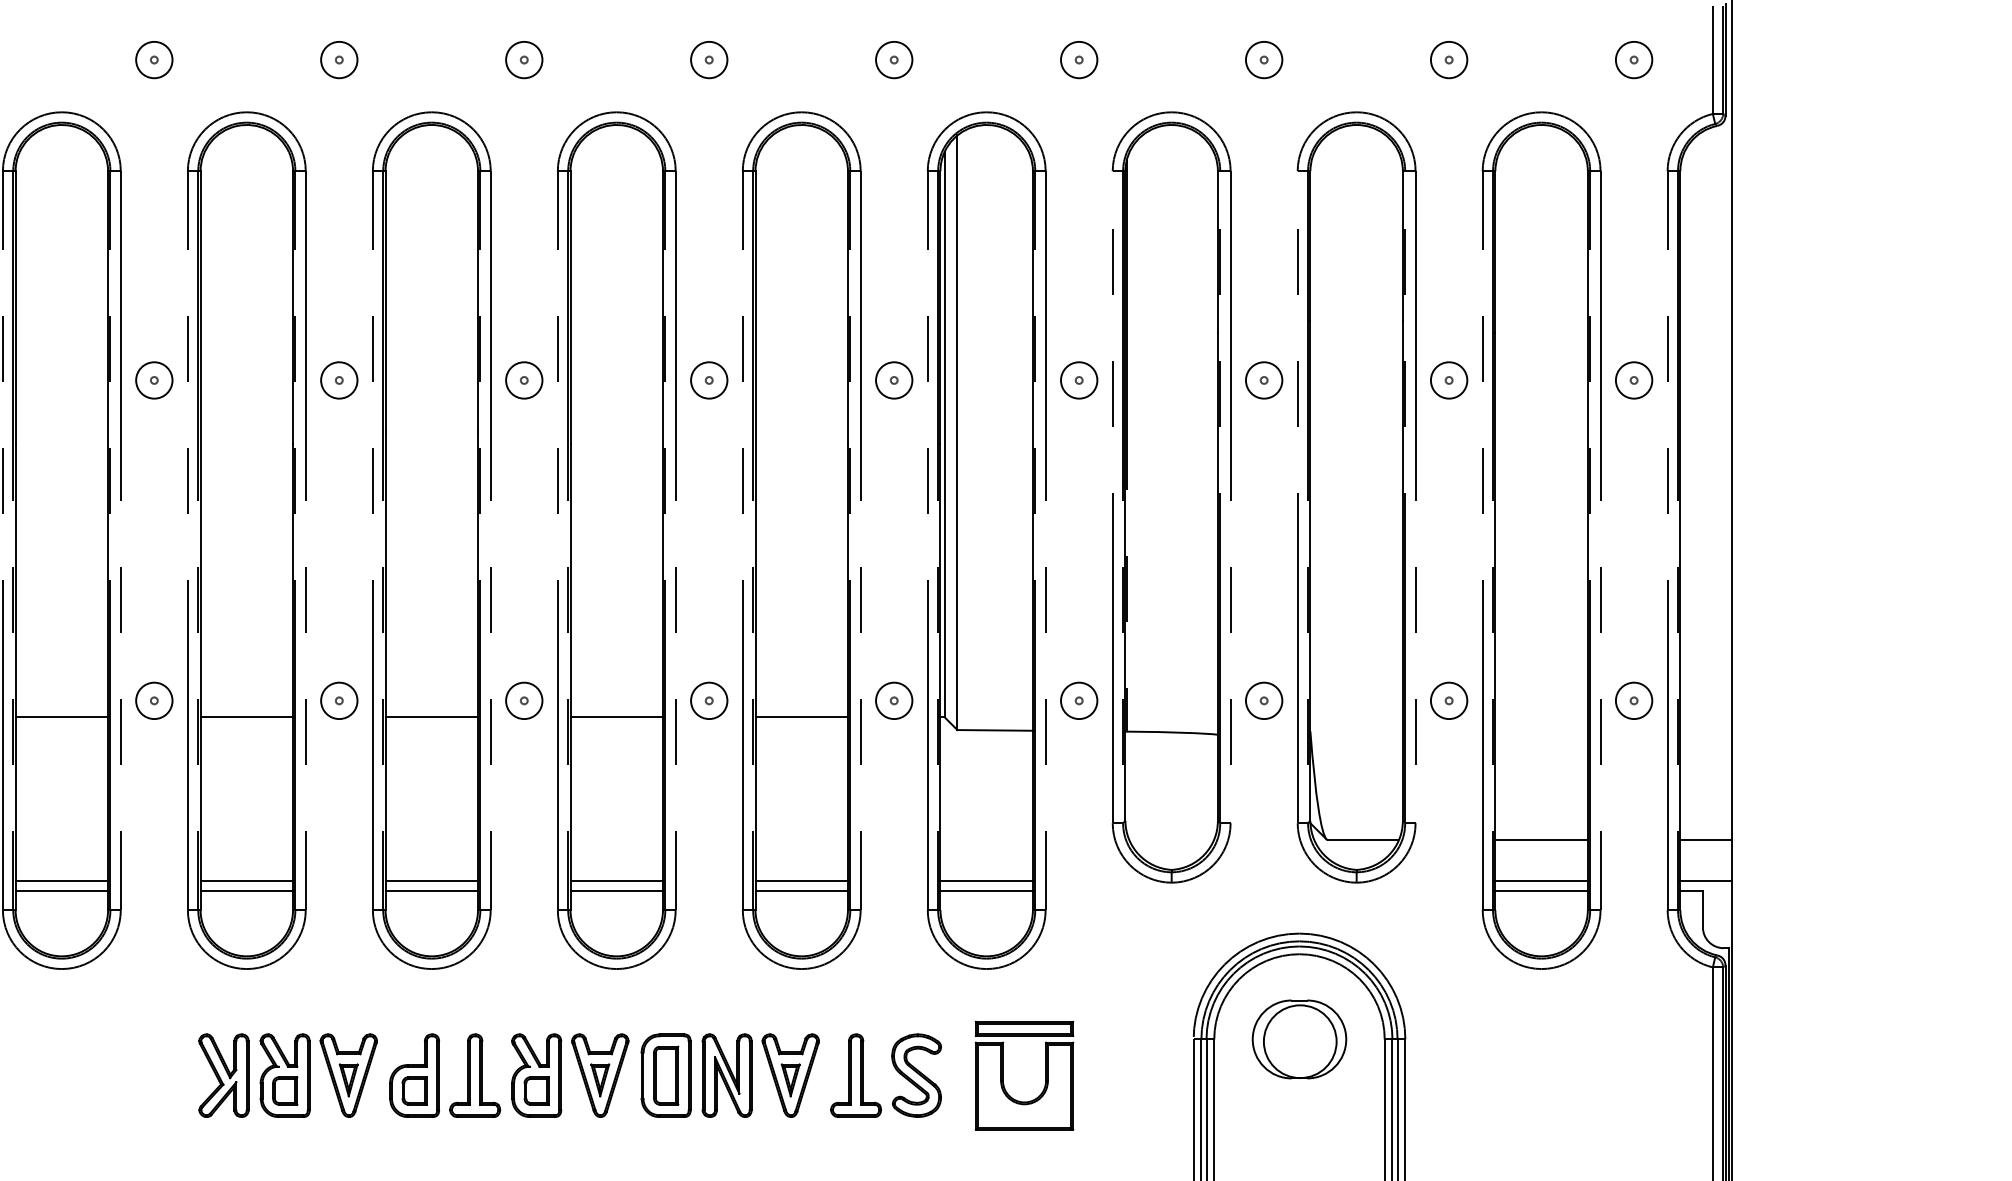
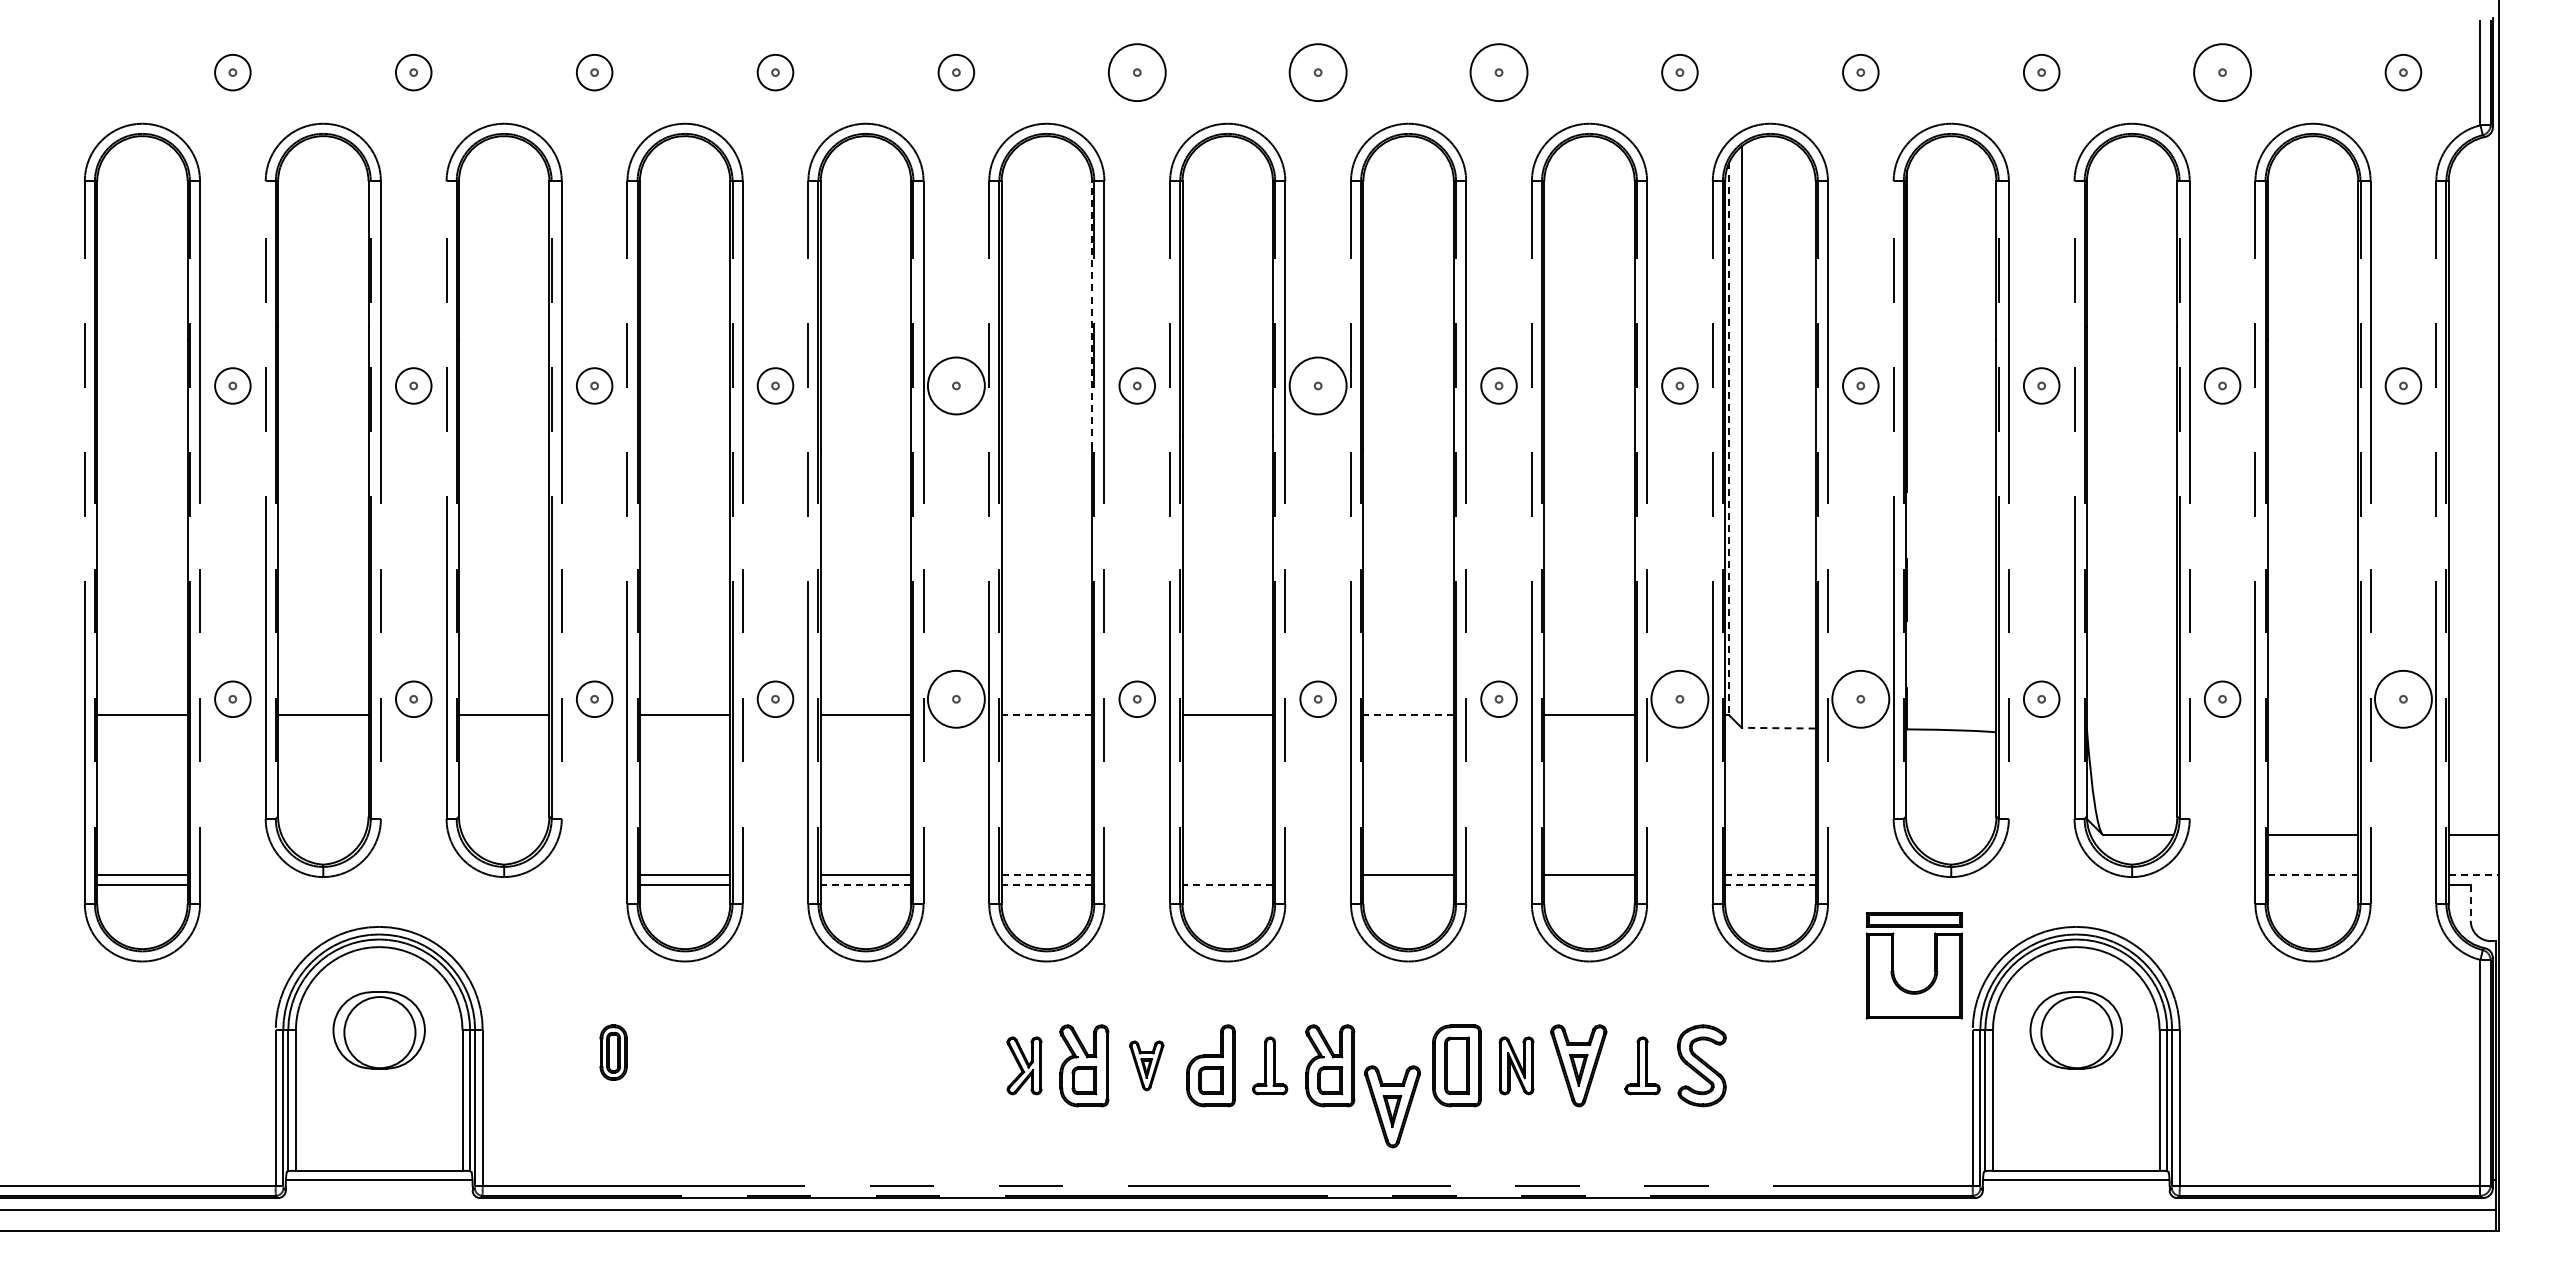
circle: (339, 59) -> (1137, 72), size x1.6
circle: (523, 59) -> (1317, 72), size x1.6
circle: (708, 59) -> (1498, 72), size x1.6
circle: (1449, 59) -> (2222, 72), size x1.6
line: (293, 307) -> (1092, 314), solid -> dashed
circle: (154, 379) -> (956, 385), size x1.6
circle: (523, 379) -> (1317, 385), size x1.6
line: (944, 435) -> (1729, 439), solid -> dashed
circle: (154, 701) -> (956, 699), size x1.6
circle: (893, 701) -> (1679, 699), size x1.6
circle: (1078, 701) -> (1860, 699), size x1.6
circle: (1634, 701) -> (2403, 699), size x1.6
line: (246, 717) -> (1046, 715), solid -> dashed
line: (616, 717) -> (1408, 715), solid -> dashed
line: (995, 730) -> (1778, 728), solid -> dashed
line: (247, 881) -> (1047, 875), solid -> dashed
line: (431, 881) -> (1227, 875), removed
line: (986, 881) -> (1770, 875), solid -> dashed
line: (1542, 881) -> (2313, 875), solid -> dashed
line: (1706, 881) -> (2474, 875), solid -> dashed
line: (61, 891) -> (865, 885), solid -> dashed
line: (246, 891) -> (1046, 885), solid -> dashed
line: (431, 891) -> (1227, 885), solid -> dashed
line: (616, 891) -> (1408, 885), removed
line: (801, 891) -> (1589, 885), removed
line: (985, 891) -> (1769, 885), solid -> dashed
line: (1541, 891) -> (2312, 885), removed
line: (1702, 909) -> (2470, 903), solid -> dashed
part: (223, 1075) -> (1024, 1065), size x0.7
part: (348, 1075) -> (1146, 1065), size x0.6
part: (474, 1075) -> (1269, 1065), size x0.7
part: (600, 1075) -> (1392, 1106), moved
part: (727, 1075) -> (1516, 1065), size x0.7
part: (855, 1075) -> (1642, 1065), size x0.7
part: (1004, 1081) -> (1894, 971), moved

